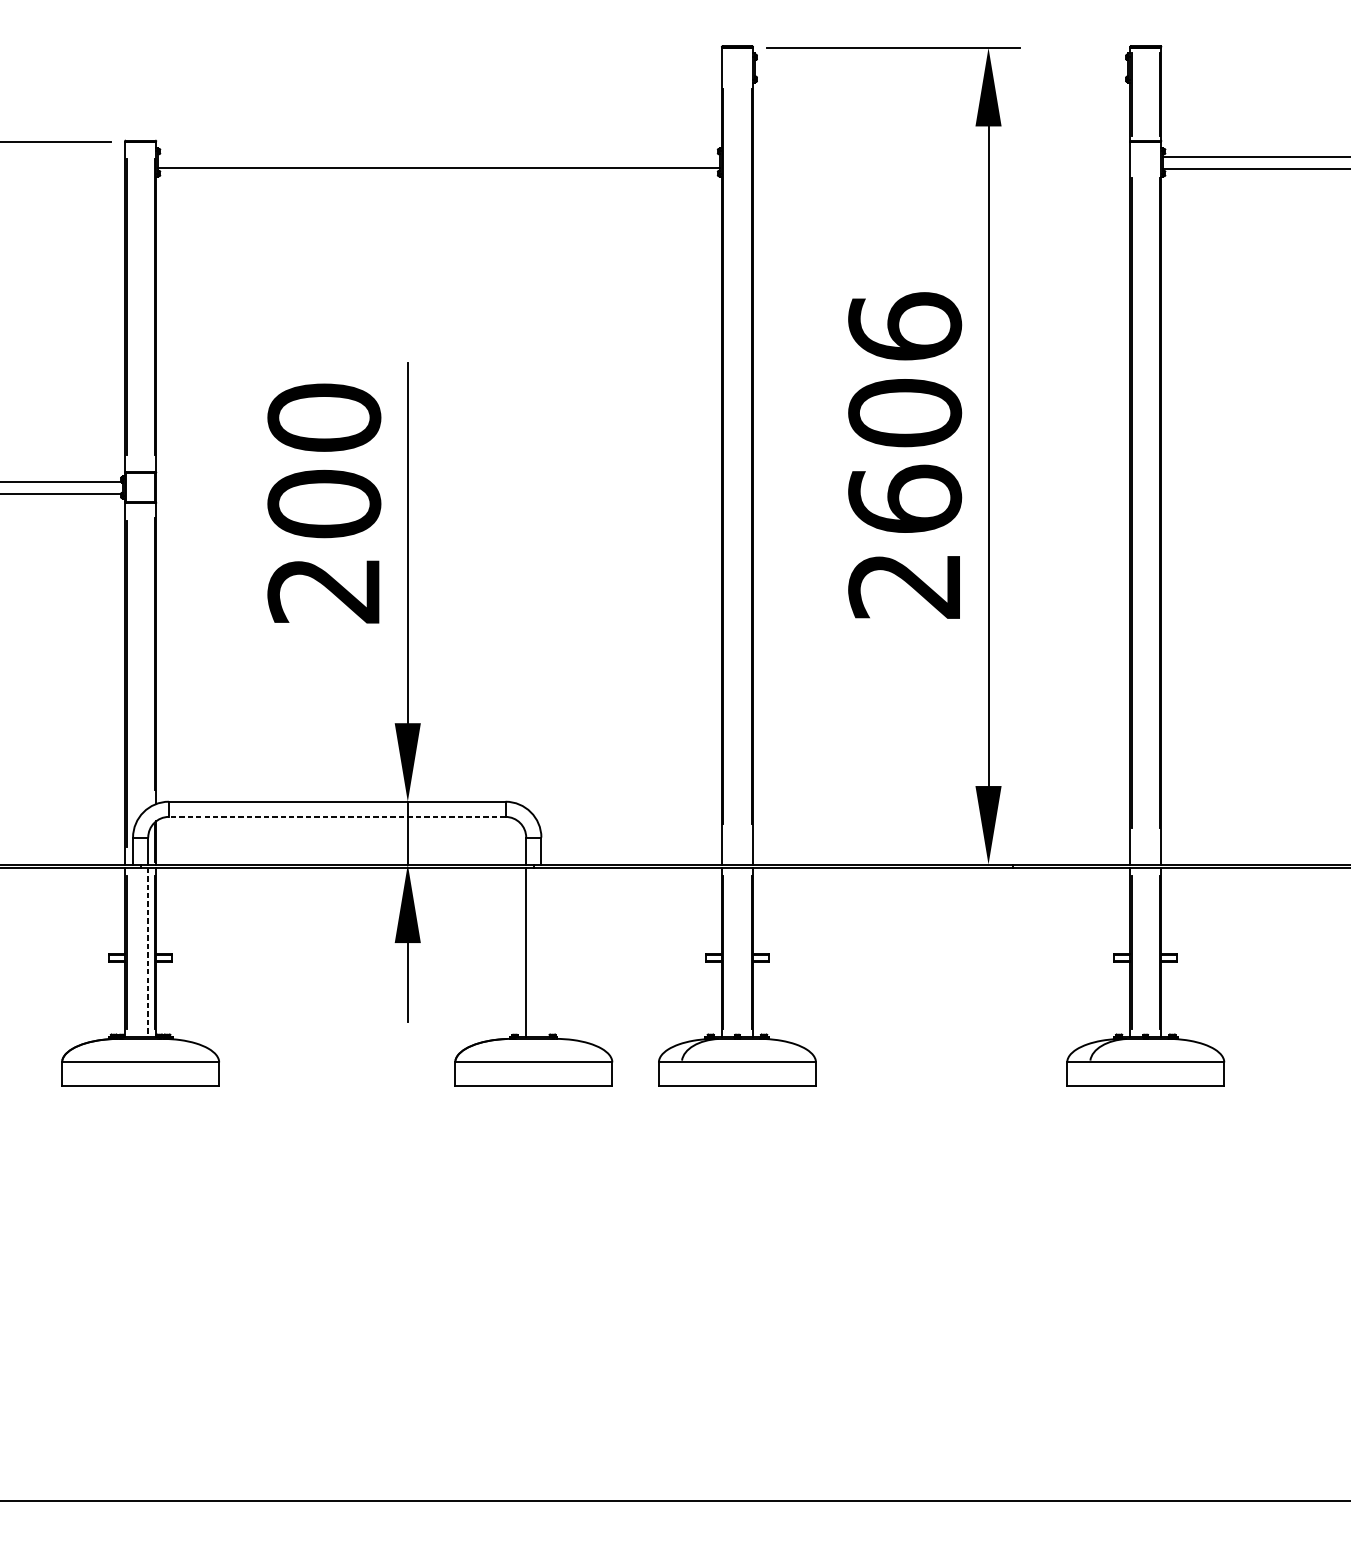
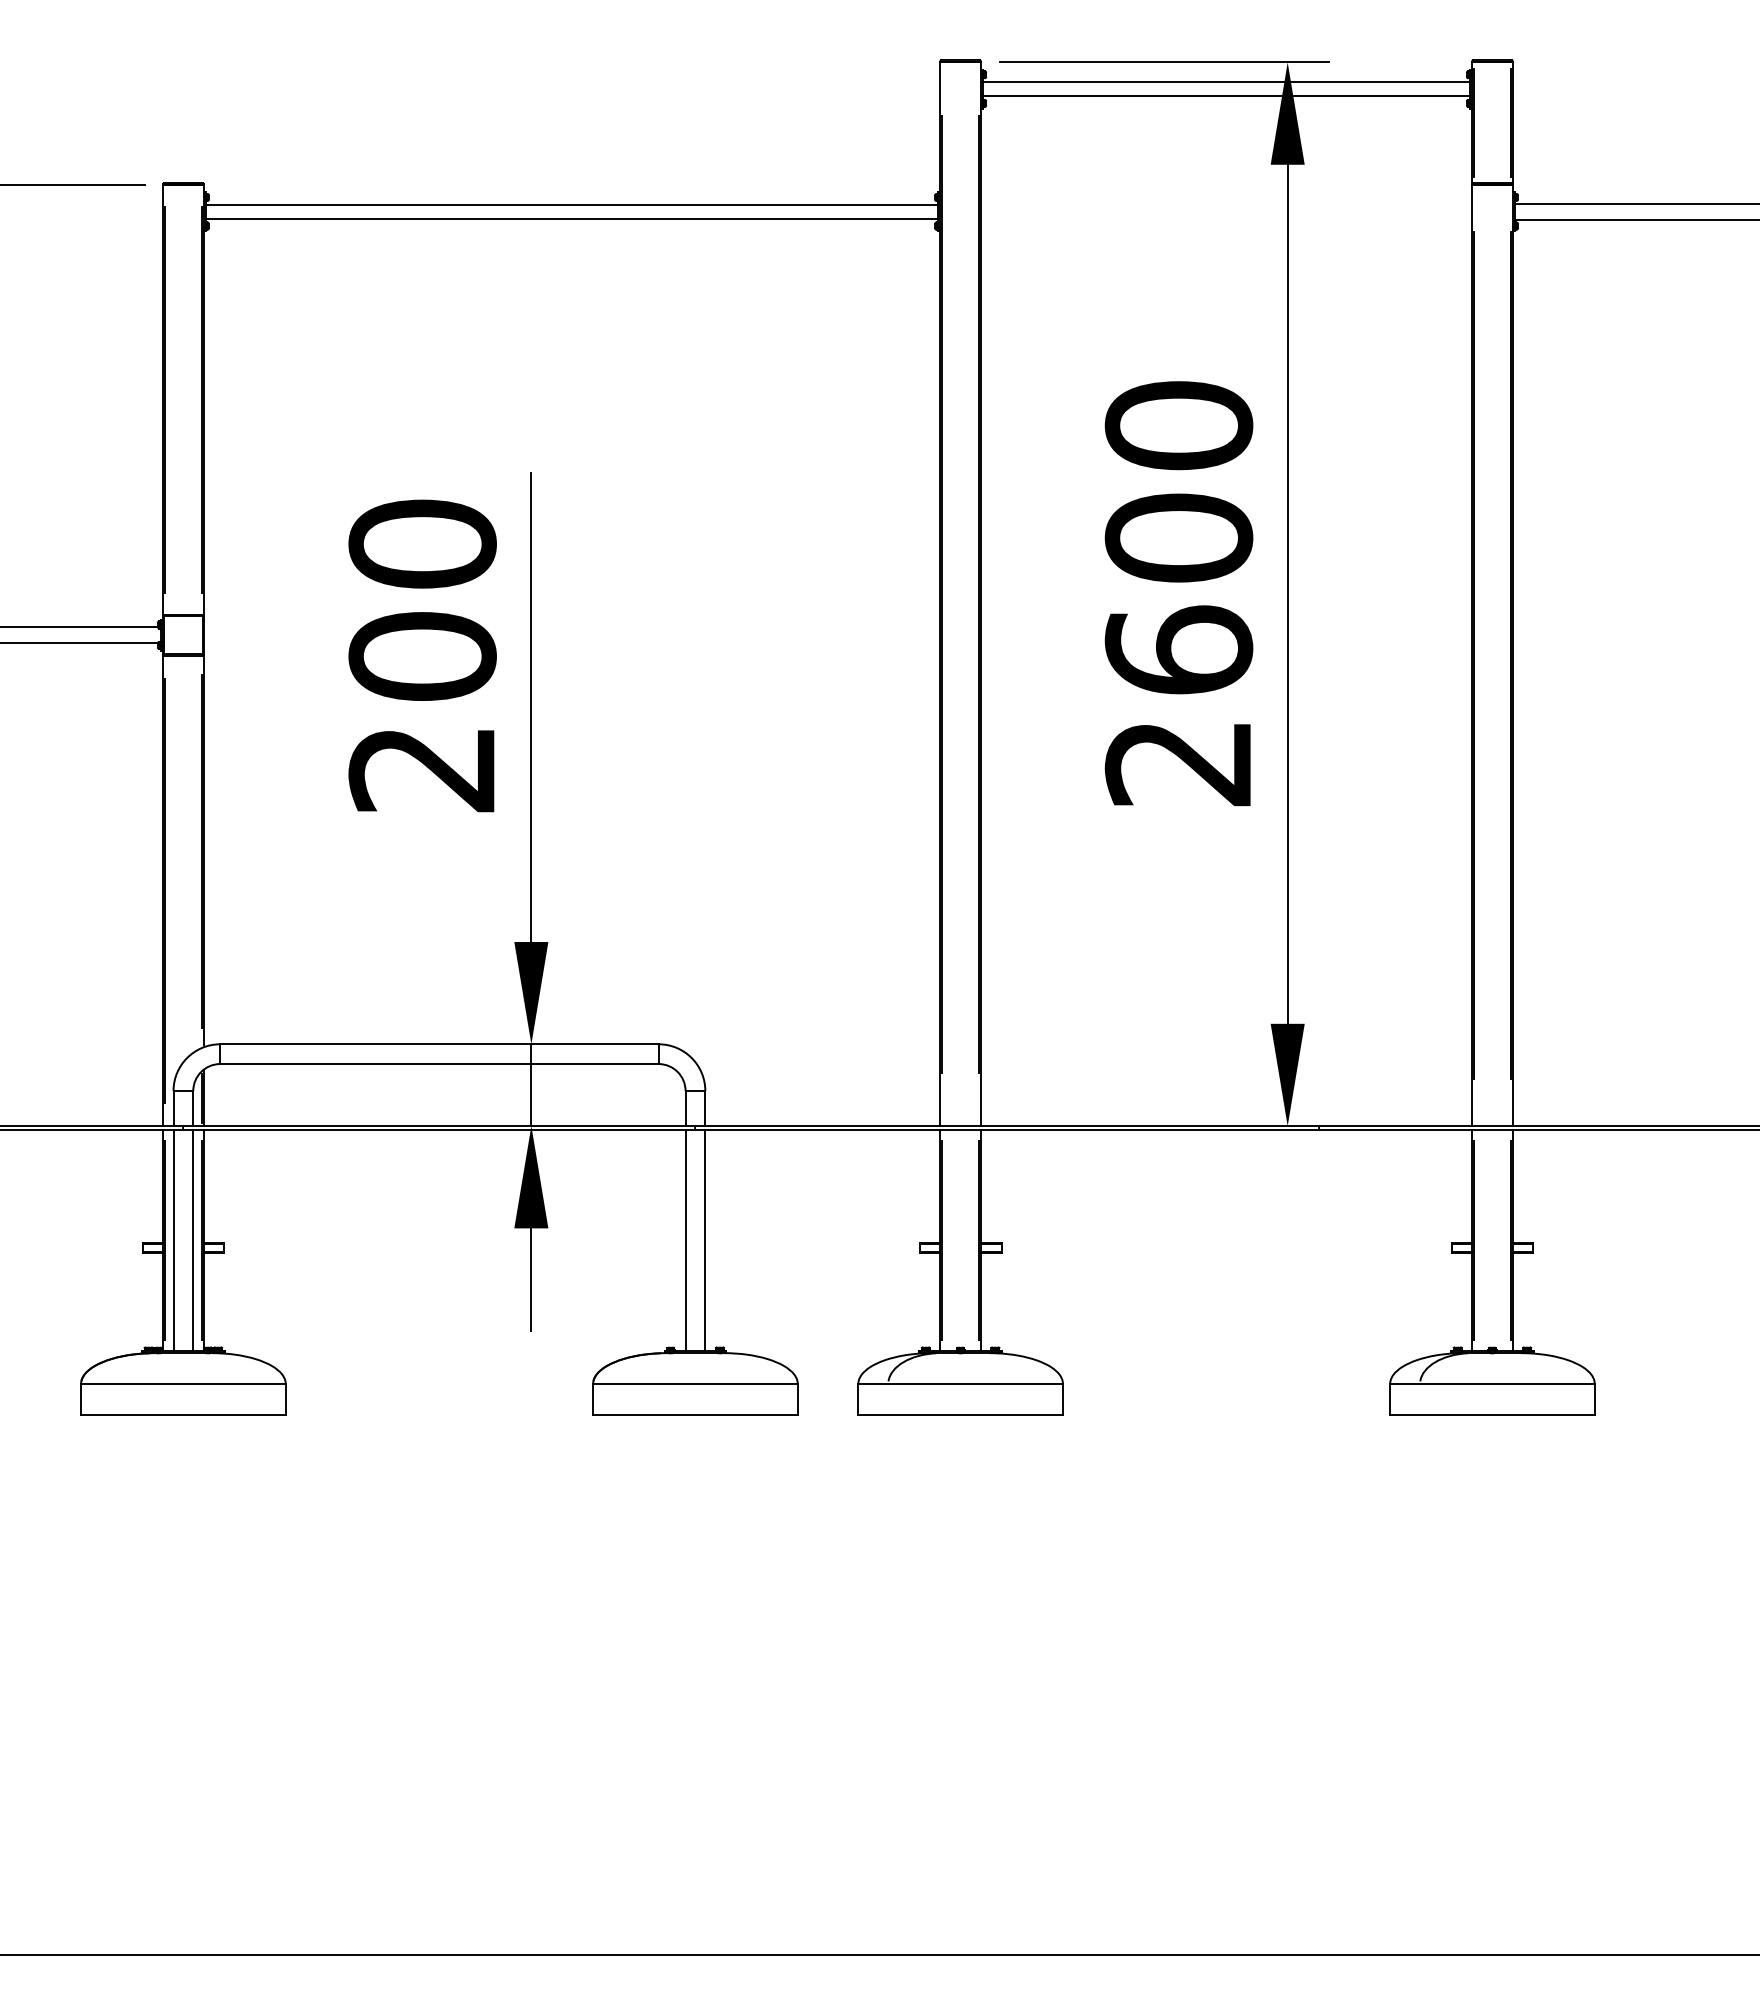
line: (941, 63) -> (1226, 82), added
line: (941, 73) -> (1226, 95), added
line: (438, 156) -> (571, 204), added
text: (904, 326) -> (1178, 425), 2606 -> 2600
line: (336, 817) -> (438, 1064), dashed -> solid
line: (133, 952) -> (173, 1240), added
line: (541, 952) -> (705, 1240), added
line: (148, 953) -> (193, 1241), dashed -> solid

